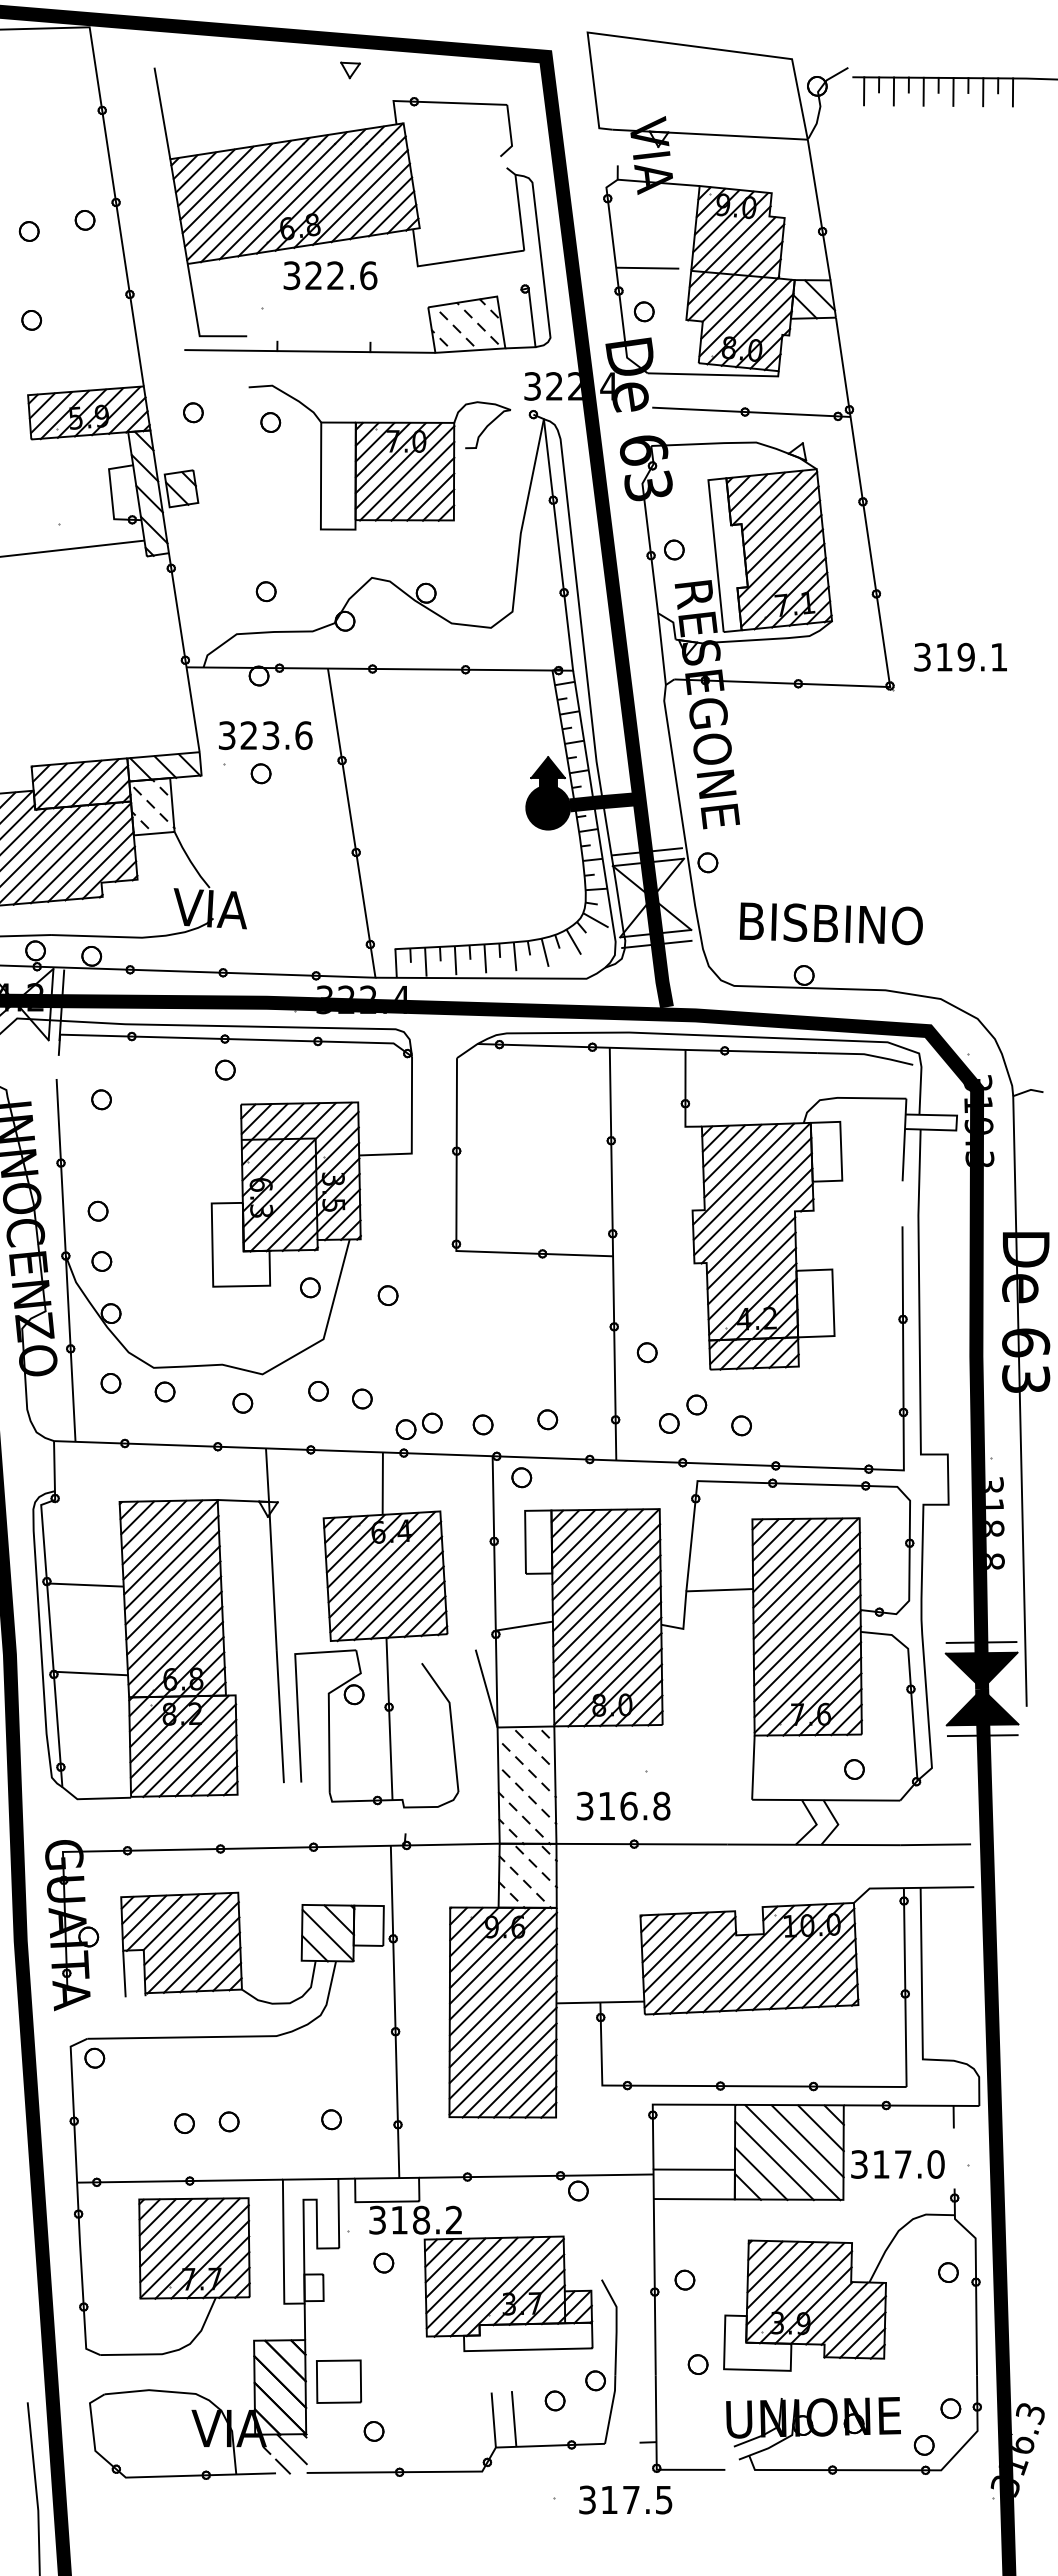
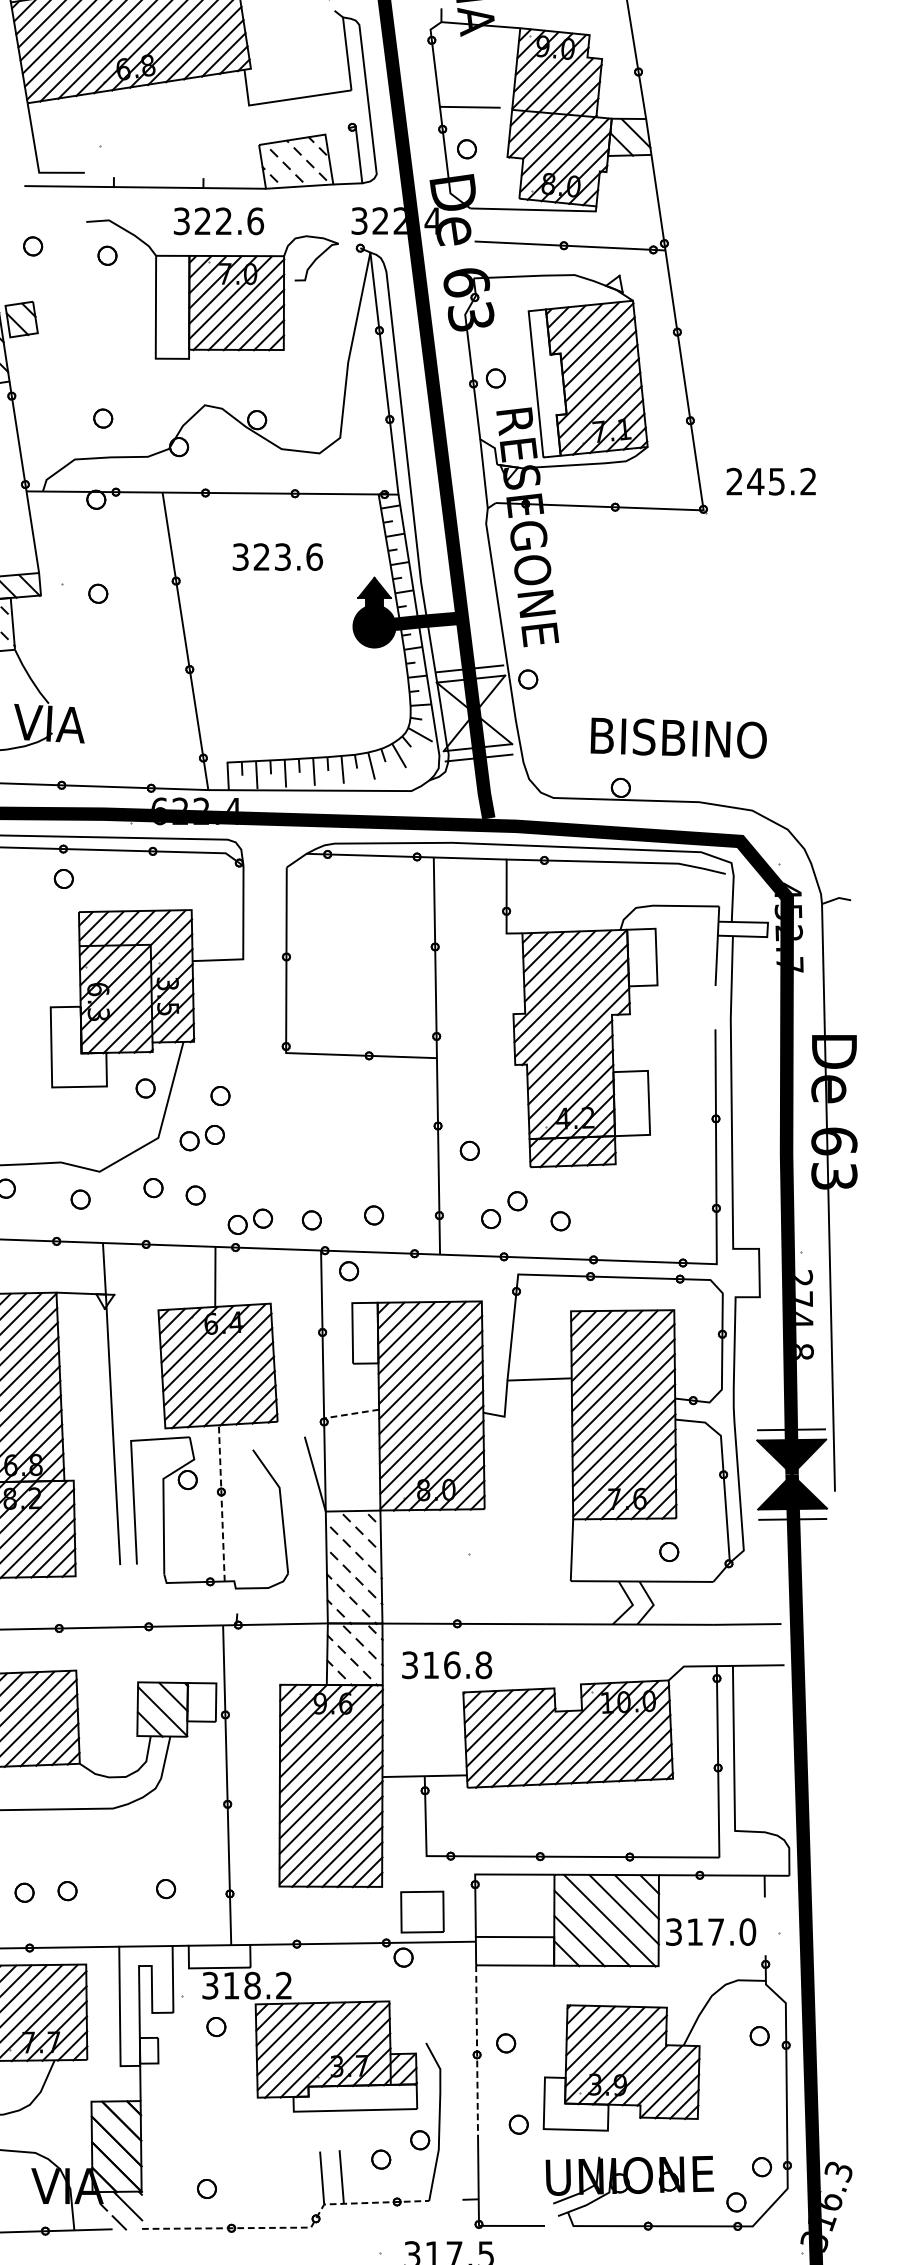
text: (330, 275) -> (218, 221), moved
text: (960, 656) -> (771, 480), 319.1 -> 245.2
text: (265, 735) -> (277, 556), moved
text: (830, 923) -> (677, 737), moved
text: (324, 999) -> (159, 811), 322.4 -> 622.4
text: (978, 1120) -> (788, 927), 319.3 -> 452.7
part: (368, 1338) -> (201, 1137), added
text: (994, 1506) -> (804, 1298), 318.8 -> 274.8
line: (524, 1626) -> (351, 1414), solid -> dashed
line: (389, 1718) -> (221, 1502), solid -> dashed
text: (623, 1805) -> (446, 1664), moved
line: (654, 2287) -> (476, 2050), solid -> dashed
part: (339, 2381) -> (422, 1911), moved
line: (464, 2471) -> (293, 2227), solid -> dashed

